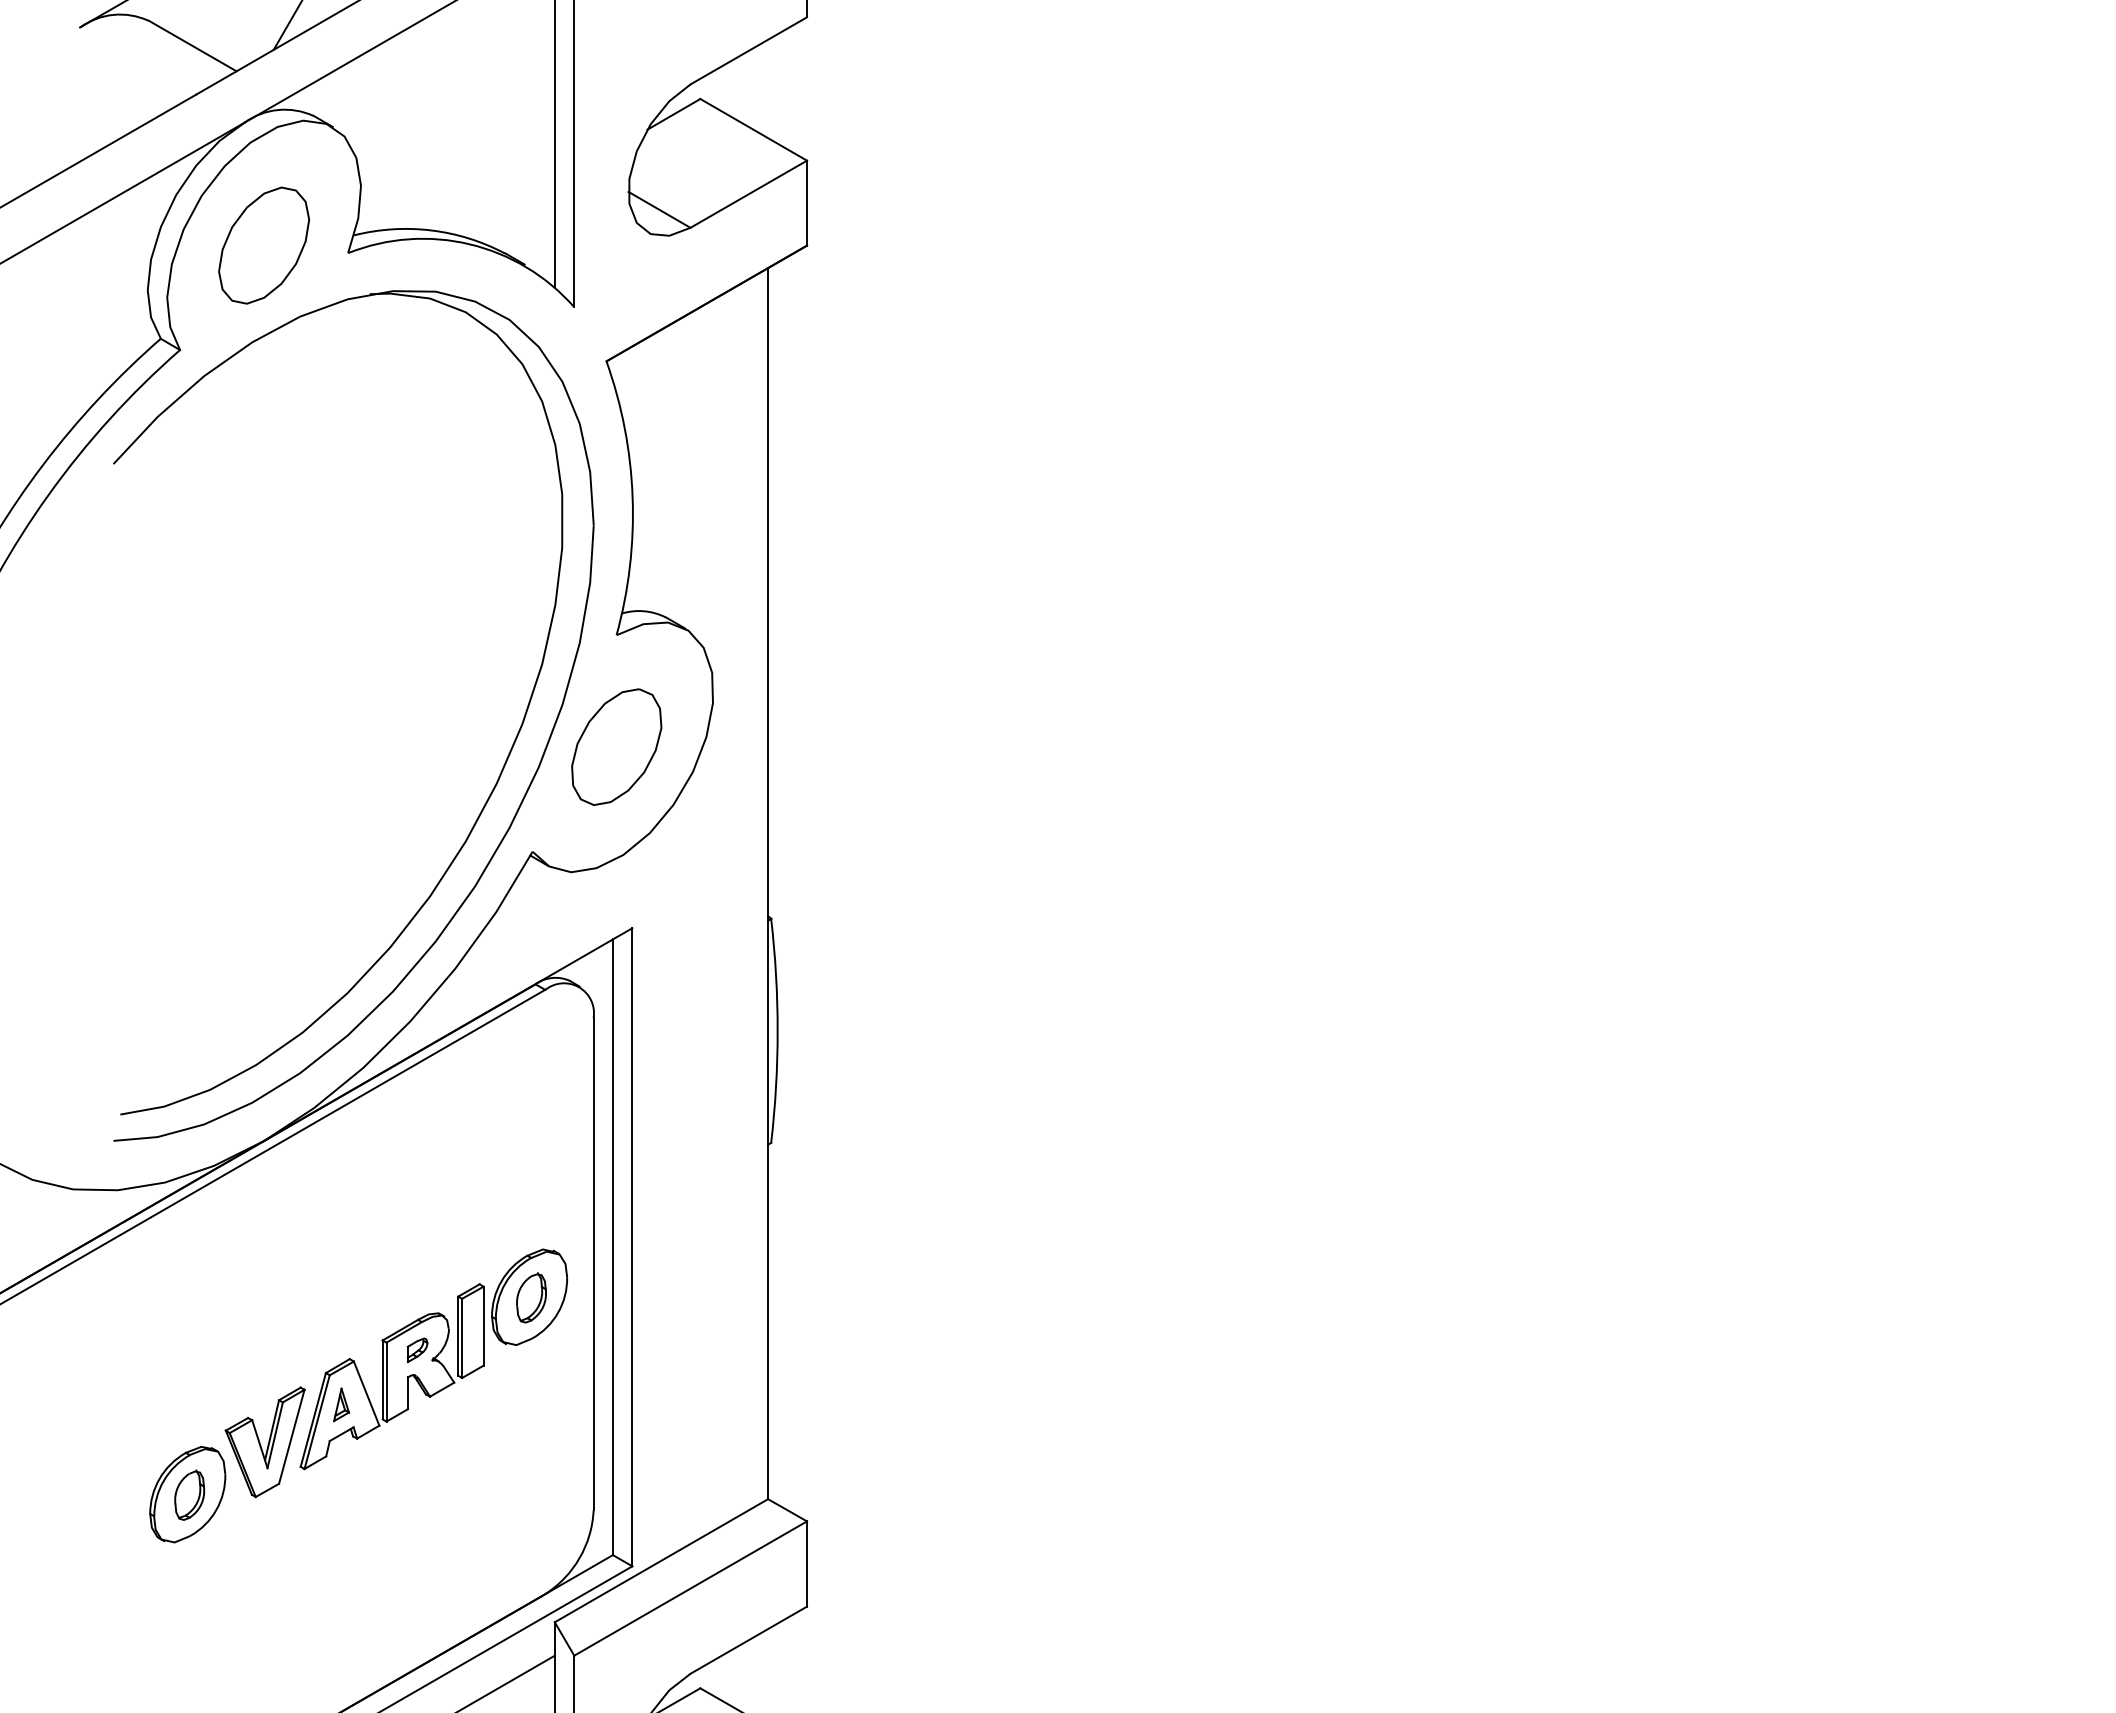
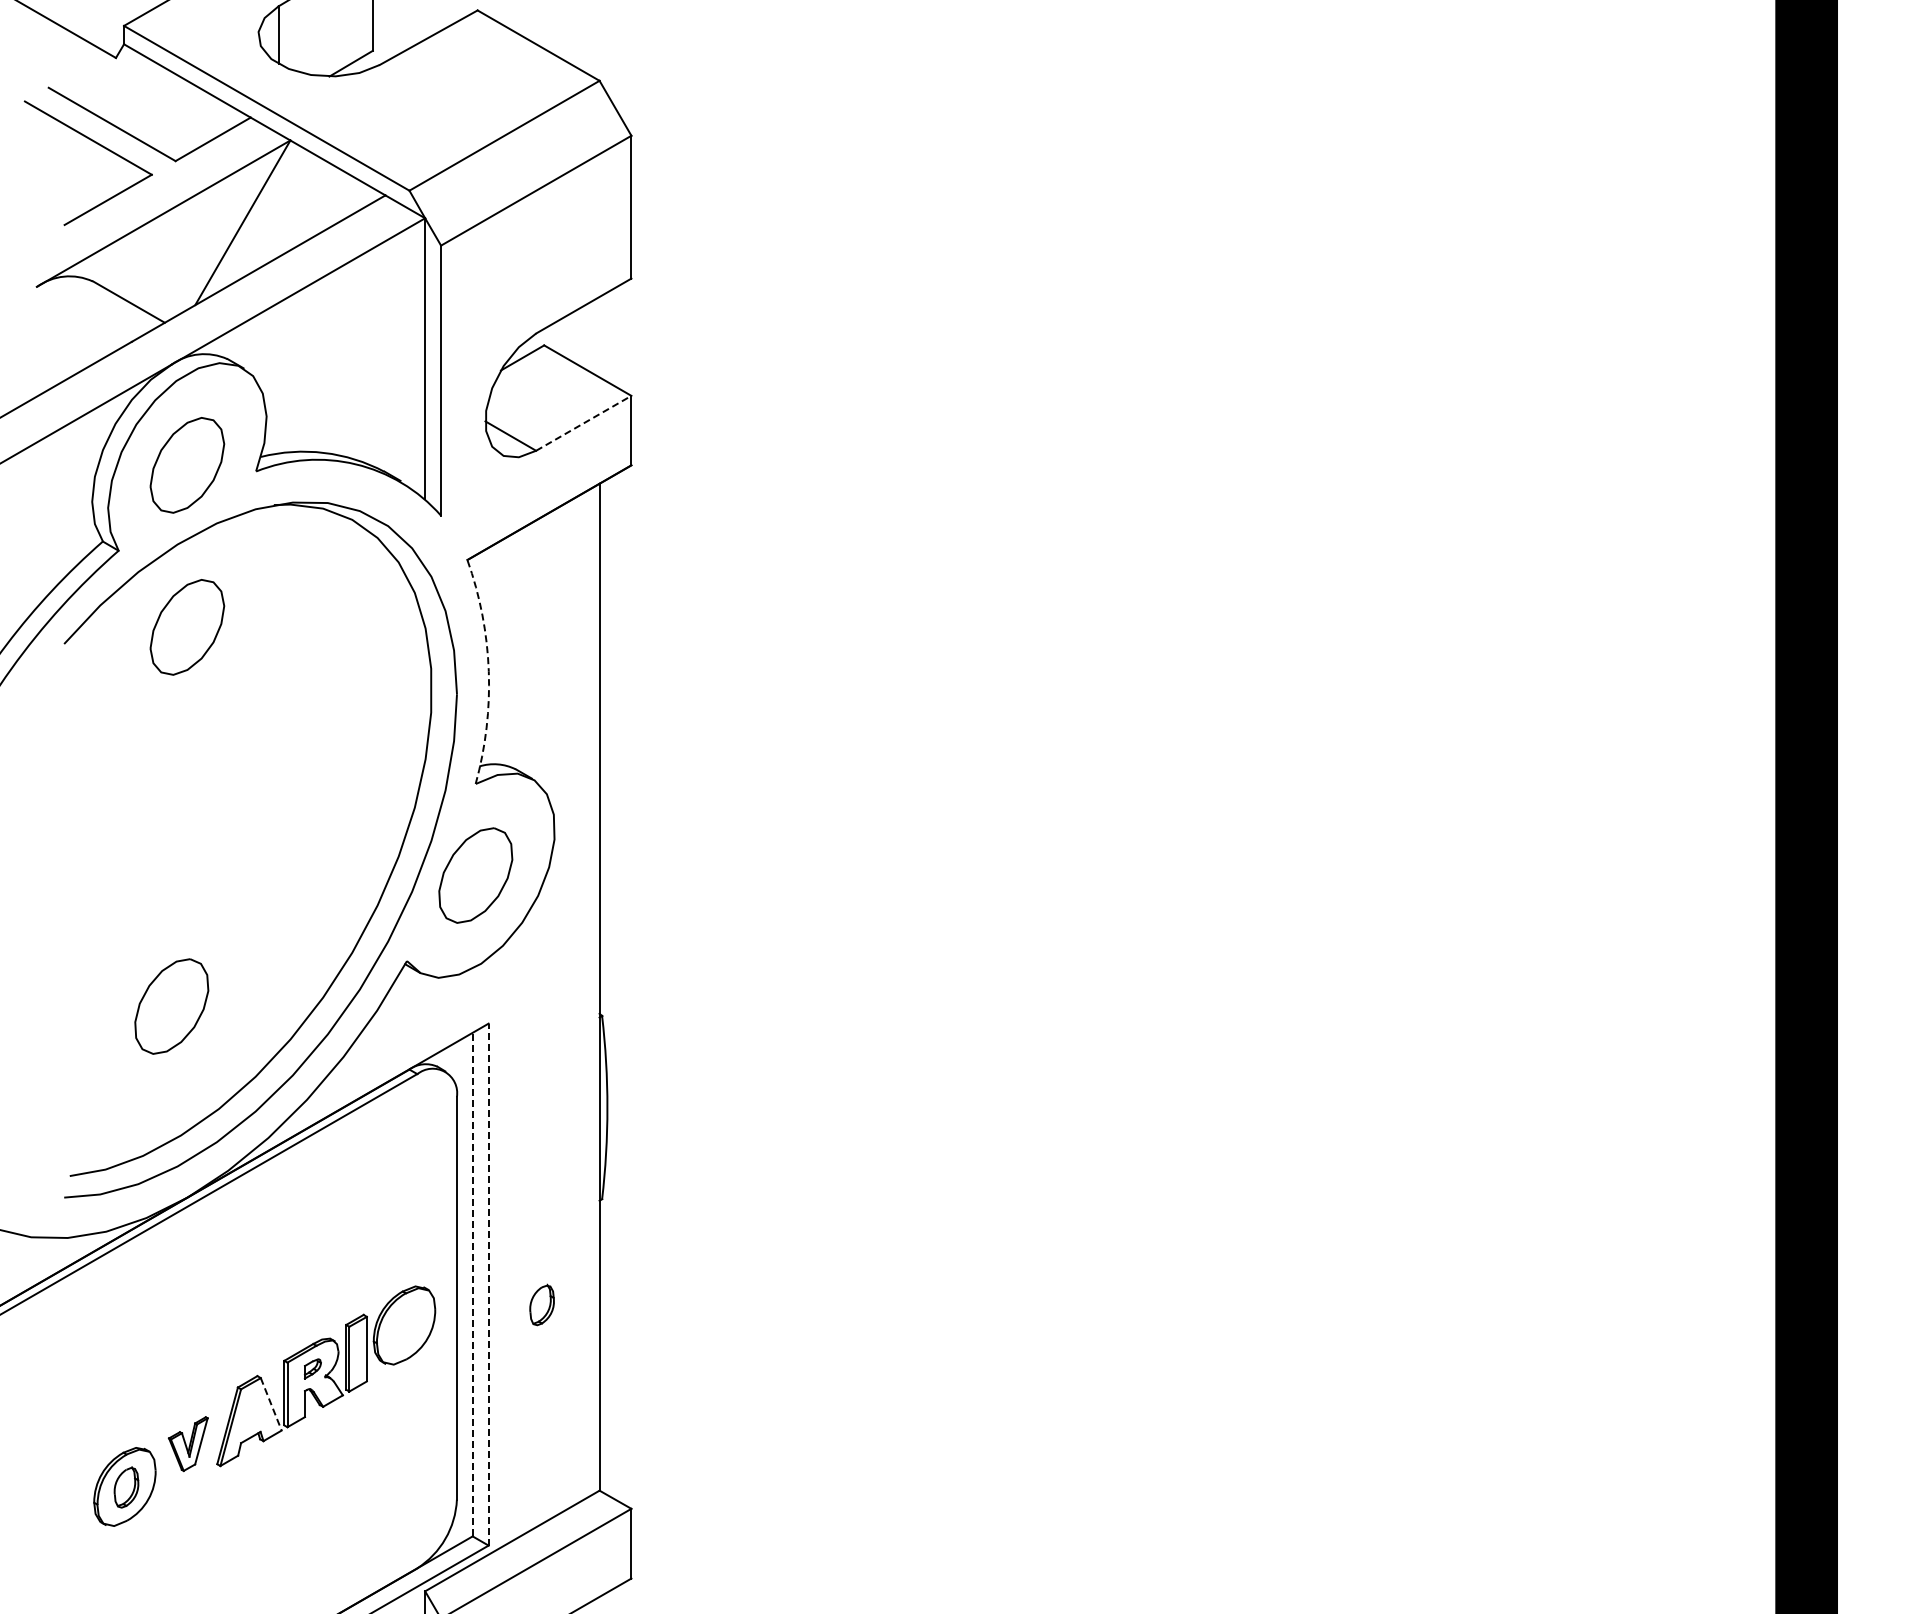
line: (748, 194) -> (583, 423), solid -> dashed
part: (264, 443) -> (187, 627), added
arc: (632, 497) -> (488, 671), solid -> dashed
part: (244, 907) -> (171, 1006), added
line: (612, 1247) -> (472, 1284), solid -> dashed
line: (632, 1247) -> (488, 1284), solid -> dashed
part: (530, 1297) -> (541, 1304), moved
line: (366, 1393) -> (271, 1404), solid -> dashed
part: (341, 1404) -> (250, 1413), removed
part: (265, 1441) -> (188, 1443), size x0.6

